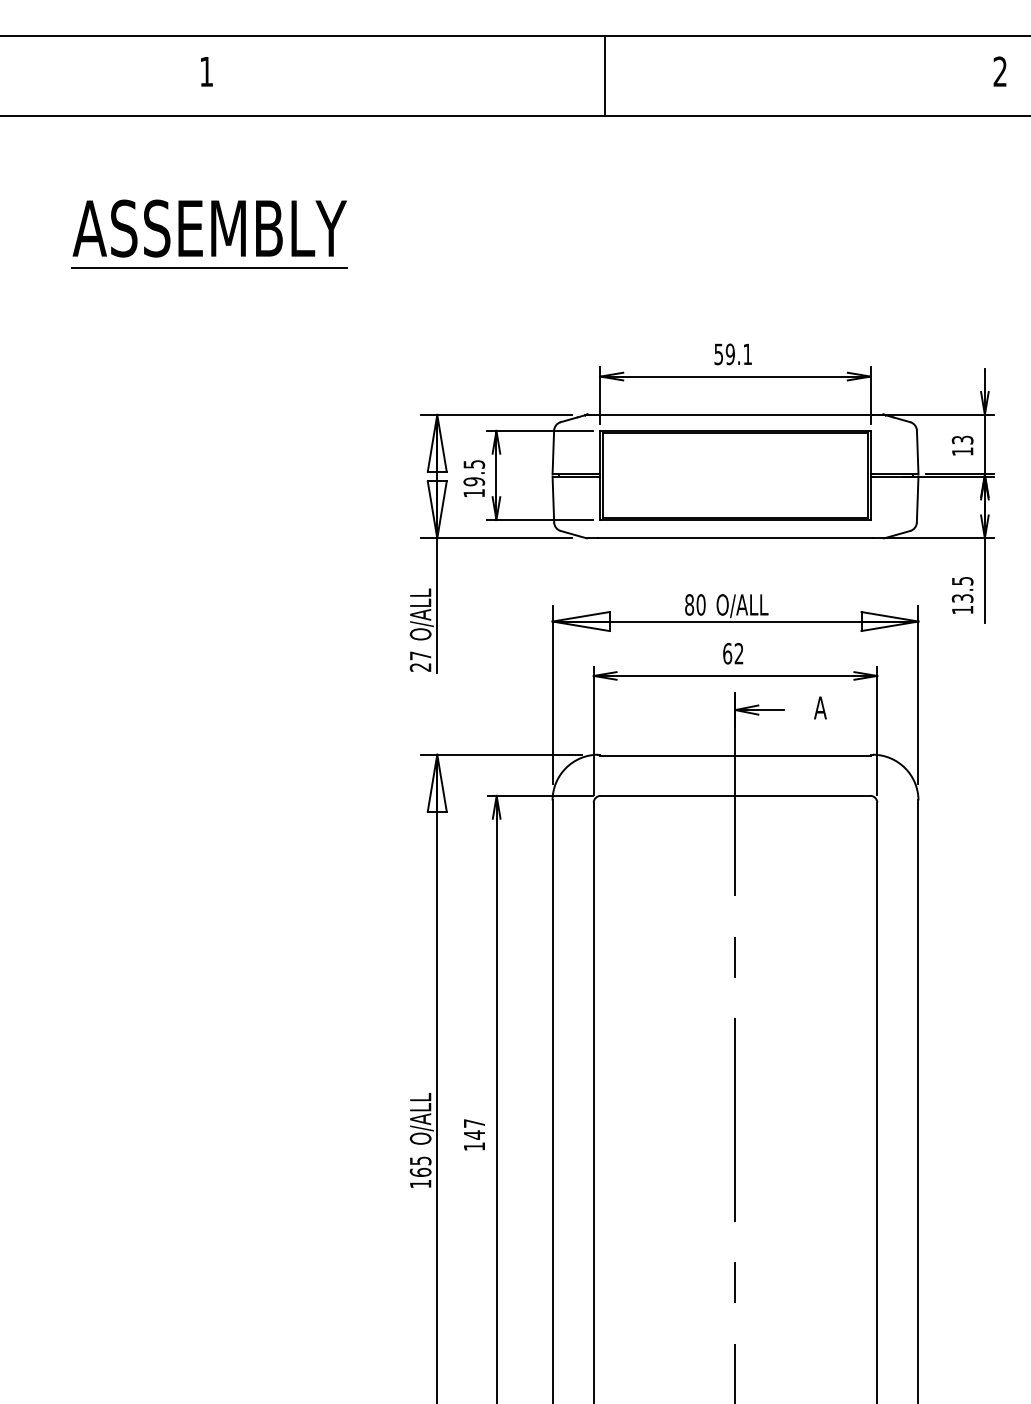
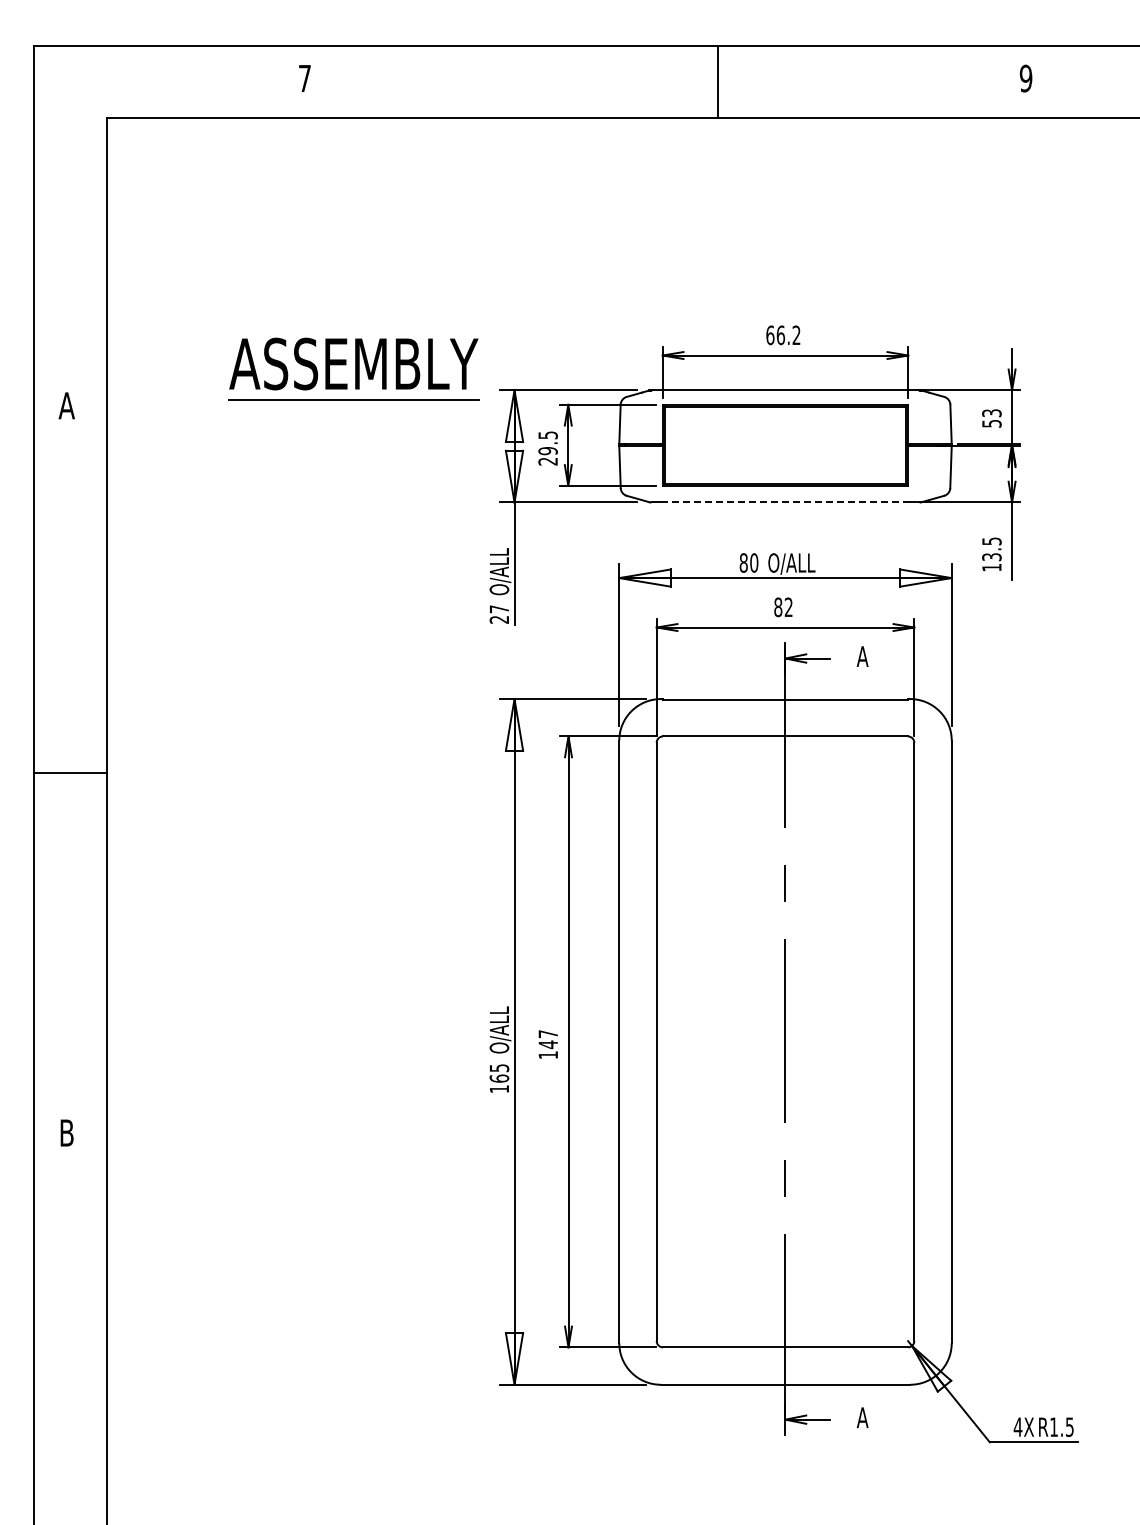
text: (206, 71) -> (304, 78), 1 -> 7
text: (999, 71) -> (1025, 78), 2 -> 9
line: (604, 74) -> (717, 81), moved
part: (209, 233) -> (353, 368), moved
text: (733, 354) -> (783, 335), 59.1 -> 66.2
text: (962, 451) -> (991, 423), 13 -> 53
text: (473, 493) -> (547, 461), 19.5 -> 29.5
line: (735, 538) -> (785, 502), solid -> dashed
text: (727, 652) -> (778, 606), 62 -> 82

